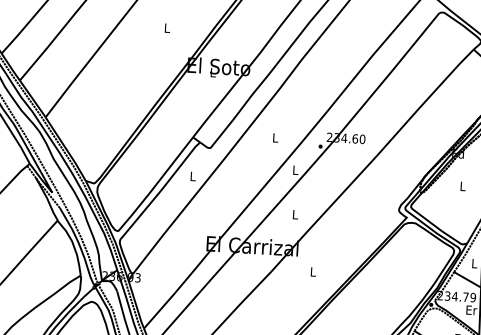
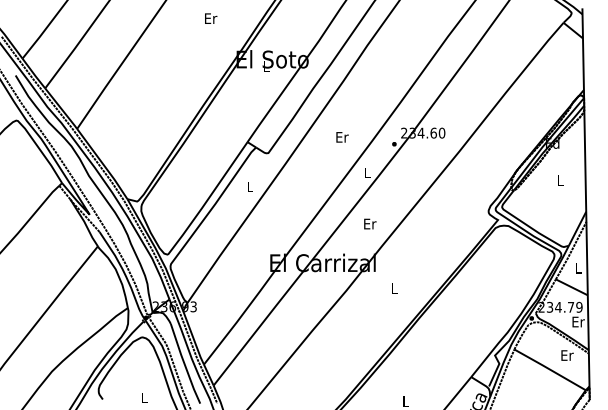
text: (167, 28) -> (211, 18), L -> Er
text: (275, 138) -> (342, 137), L -> Er
text: (295, 214) -> (370, 223), L -> Er

